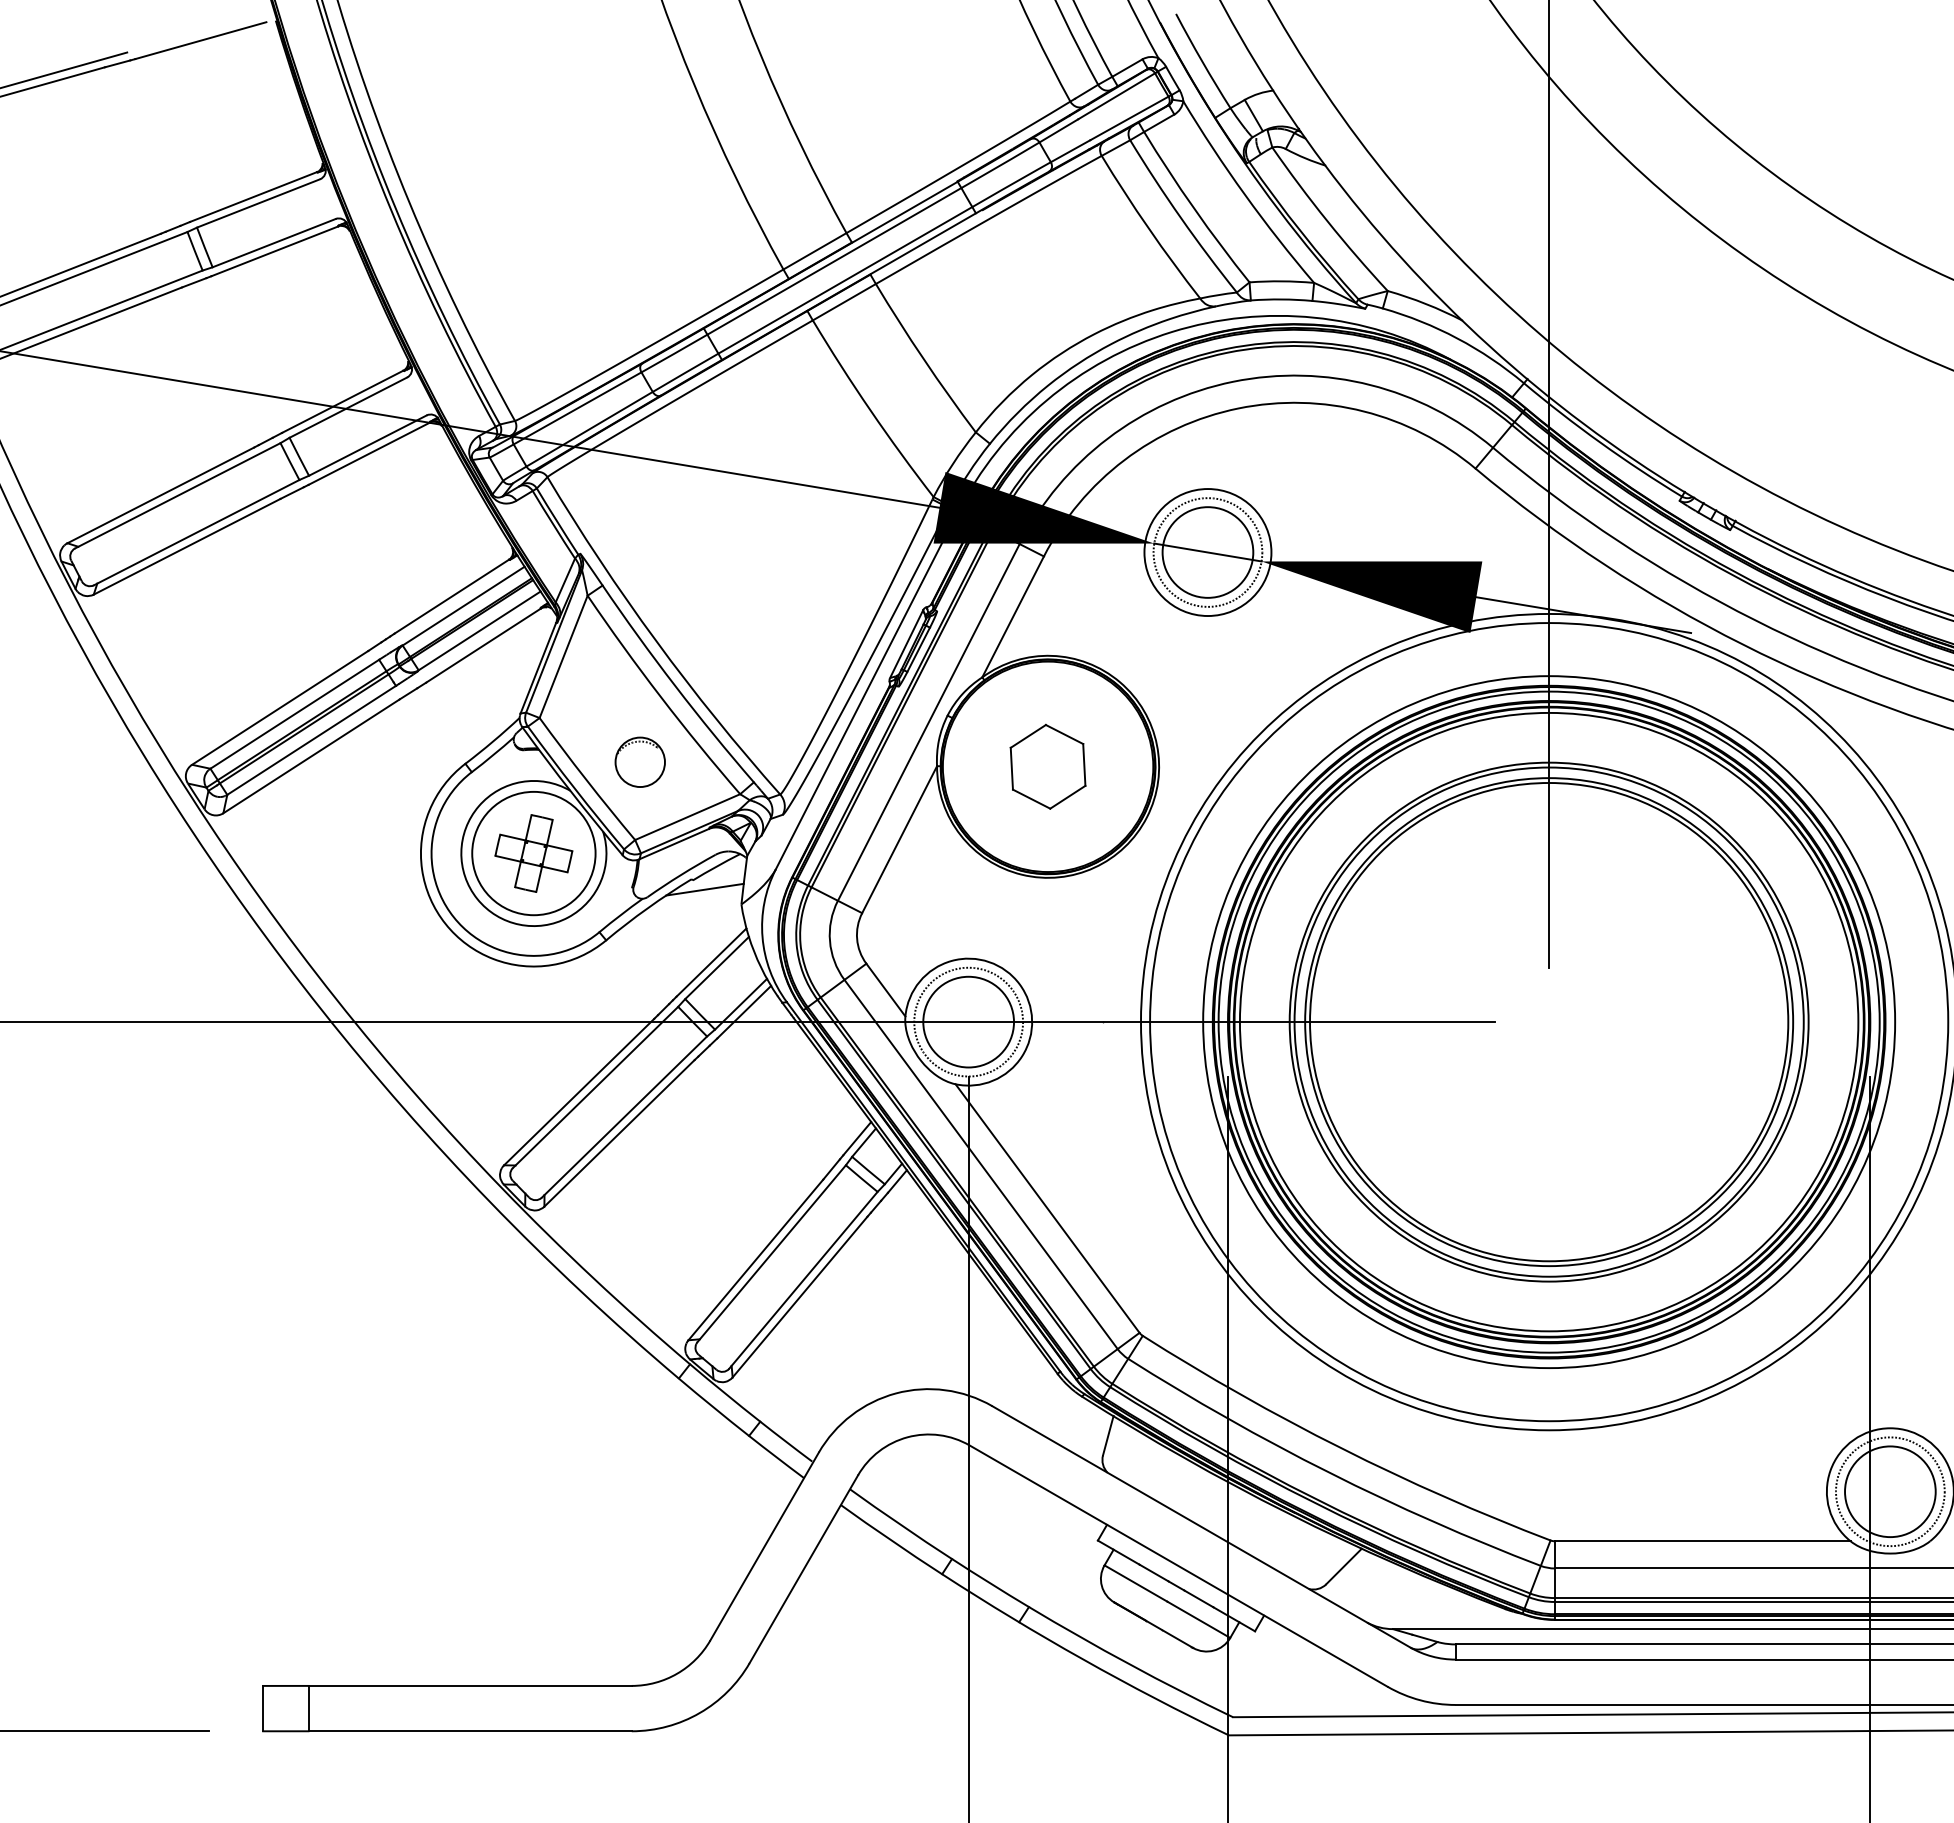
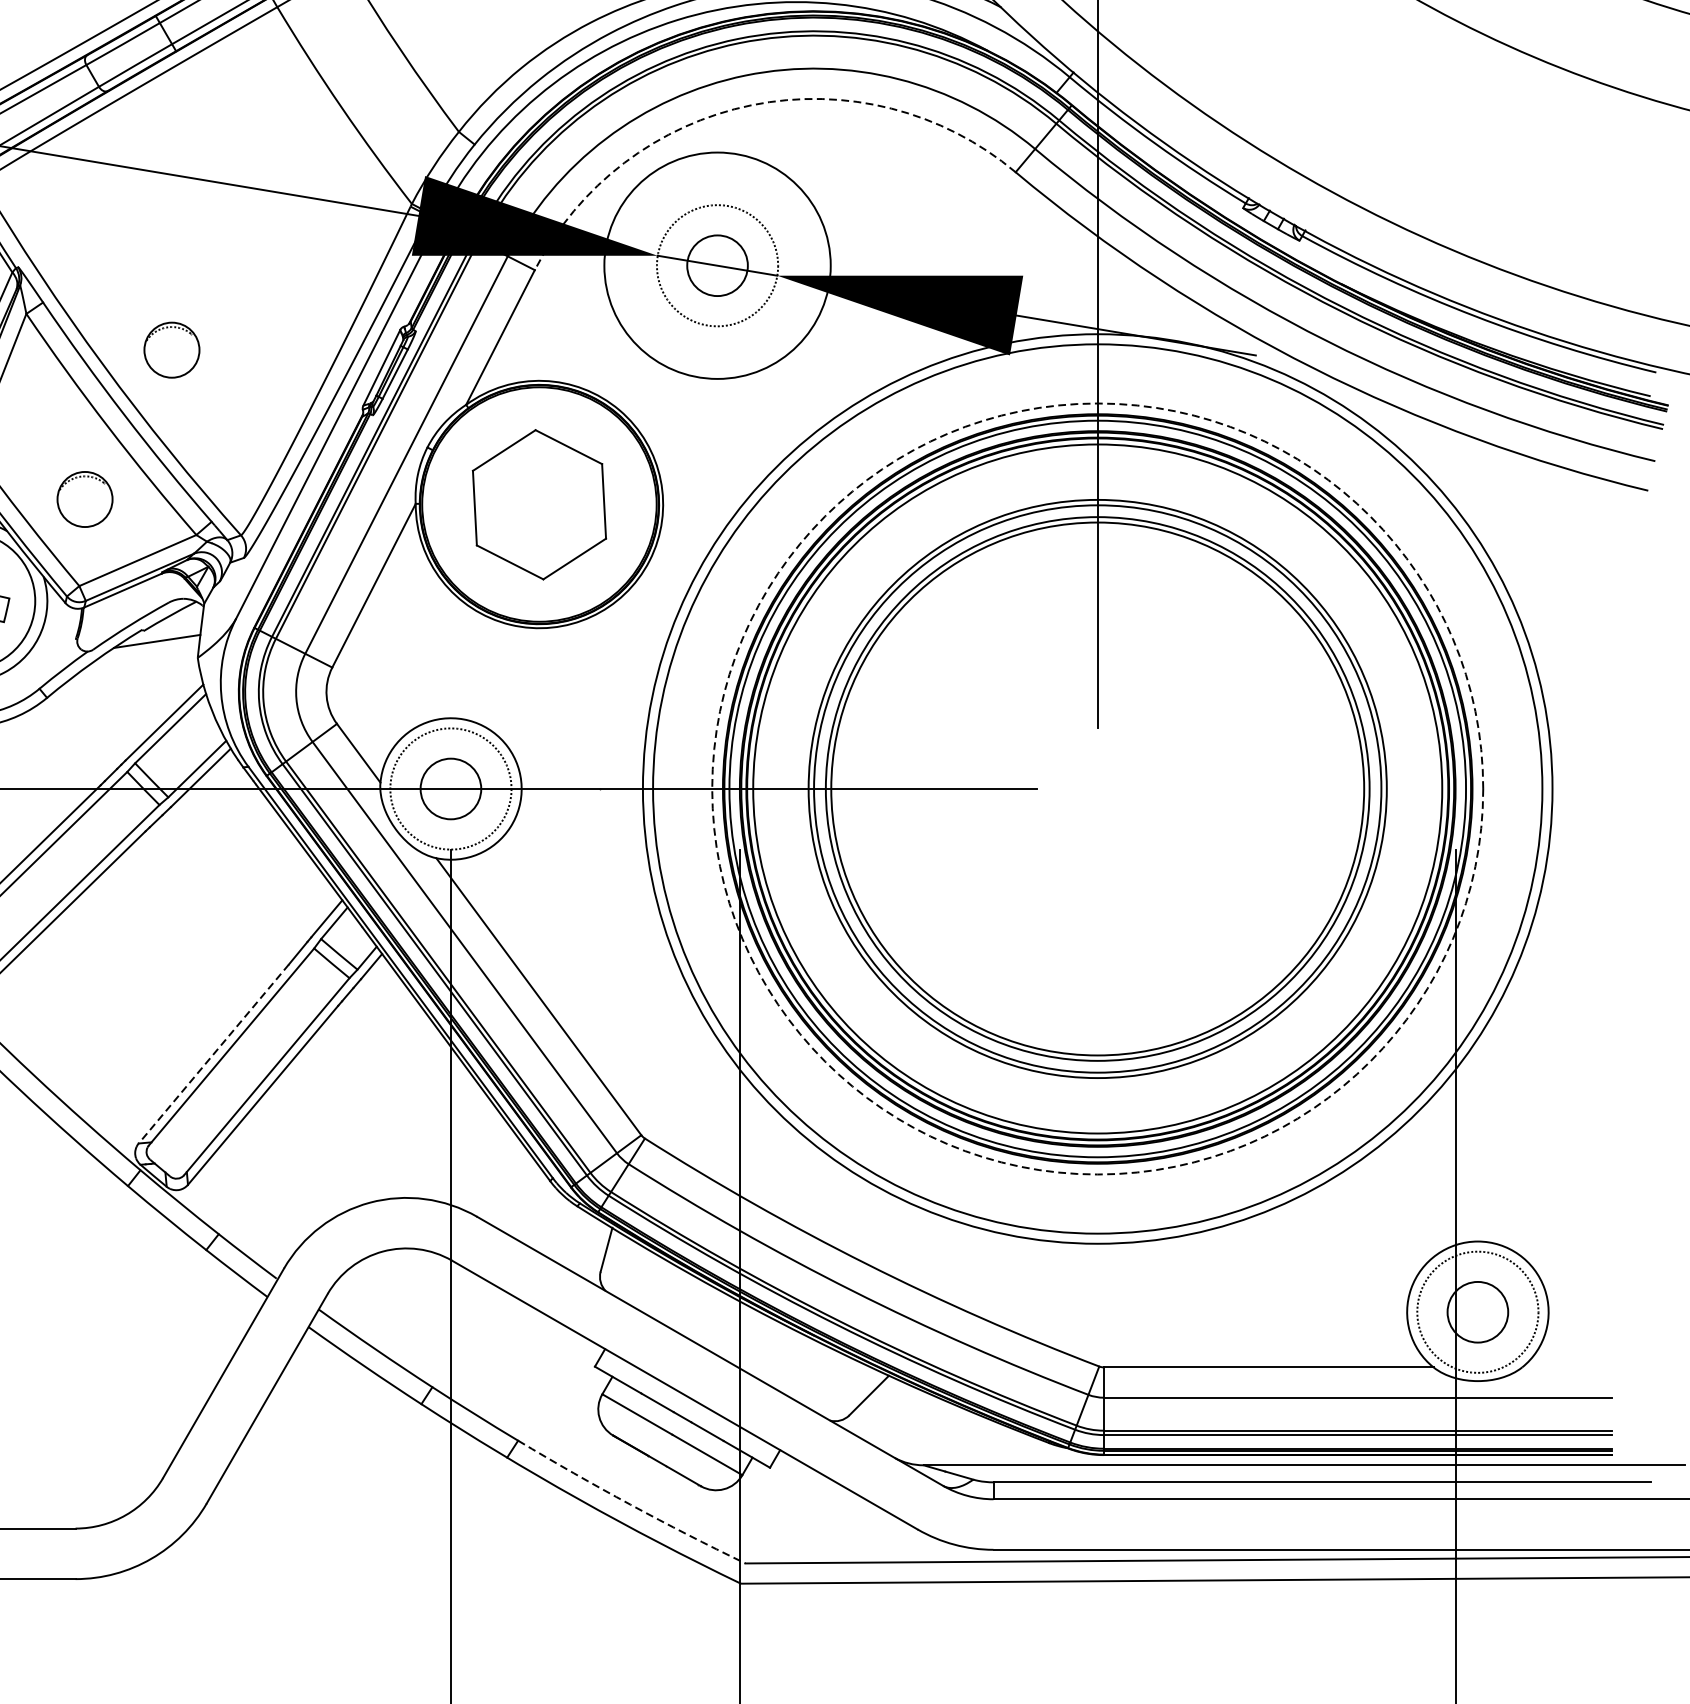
arc: (1238, 408) -> (751, 105), solid -> dashed
circle: (1207, 552) -> (717, 265), size x0.6
circle: (1207, 552) -> (717, 265), size x1.6
part: (717, 627) -> (171, 349), added
part: (1047, 766) -> (538, 504), size x1.6
circle: (968, 1021) -> (450, 788), size x0.6
circle: (1549, 1022) -> (1098, 789), solid -> dashed
line: (755, 1259) -> (213, 1053), solid -> dashed
circle: (1890, 1491) -> (1478, 1311), size x0.6
arc: (1129, 1664) -> (630, 1504), solid -> dashed

